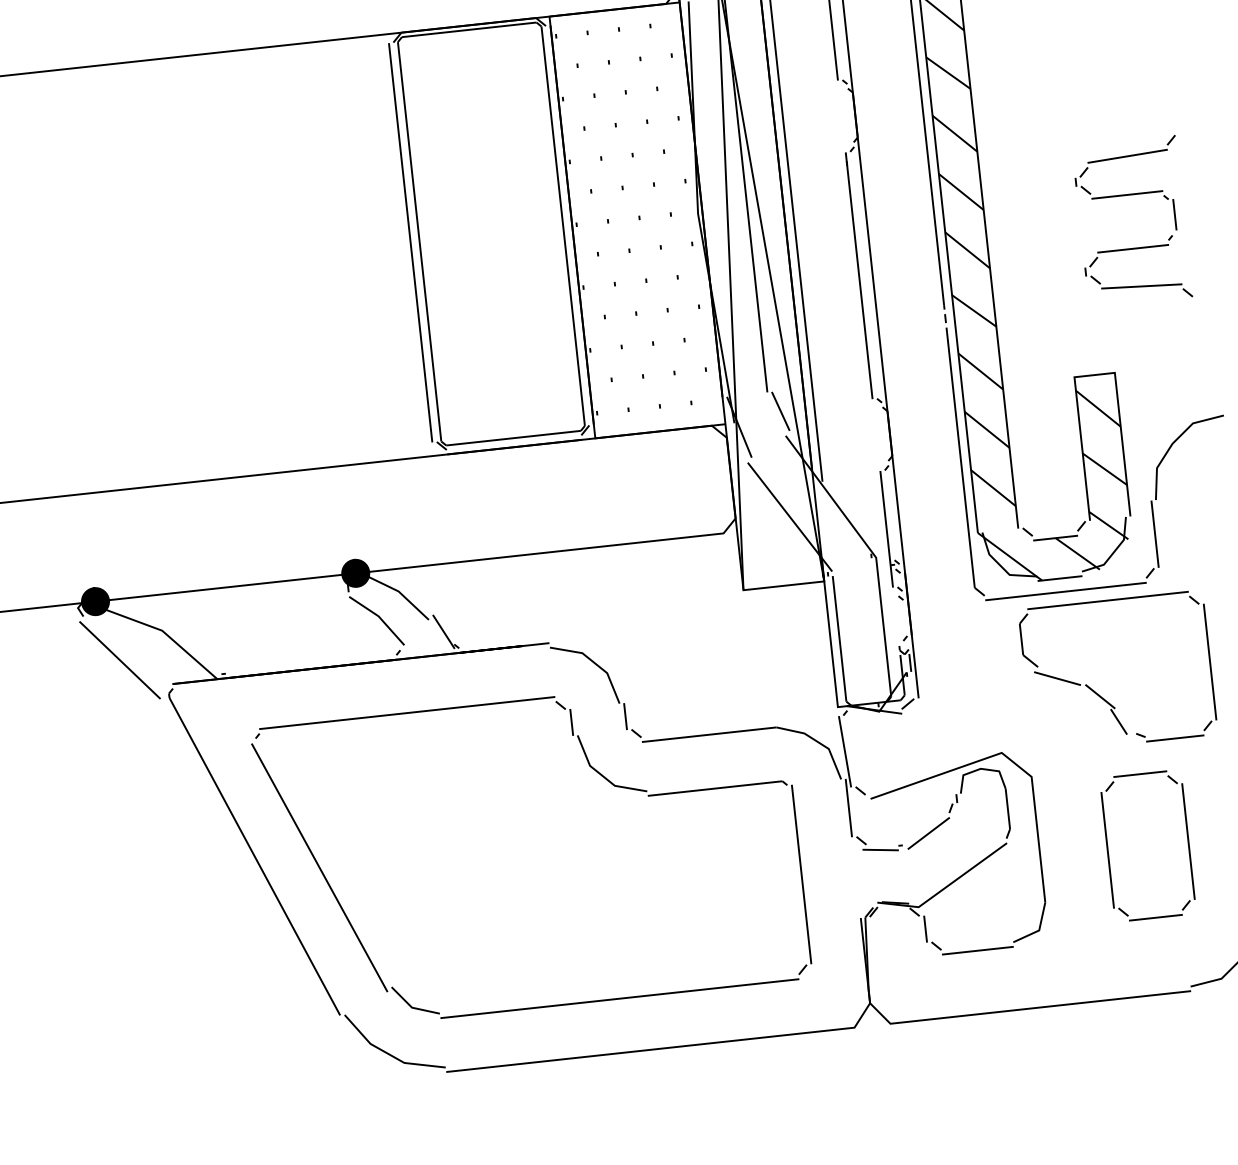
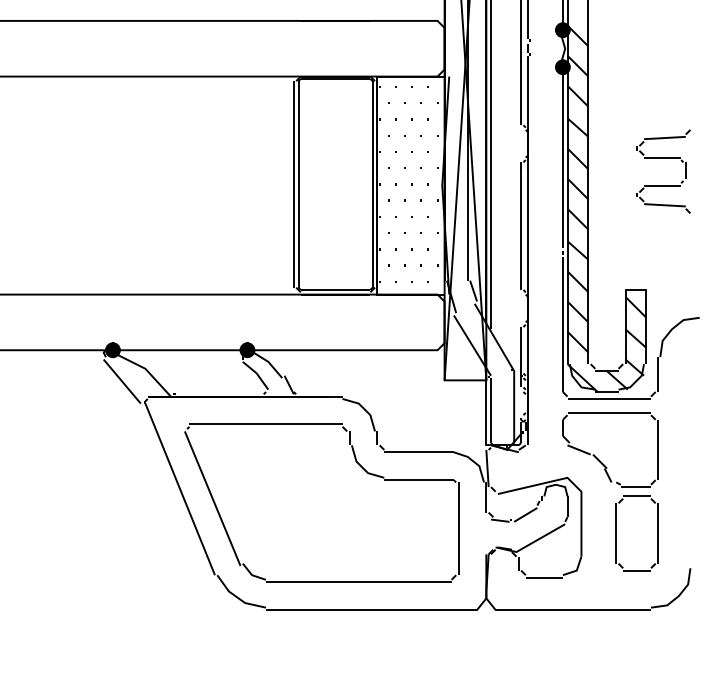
part: (1129, 196) -> (663, 158), moved
part: (1098, 692) -> (599, 459), moved

